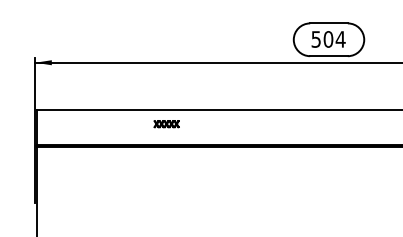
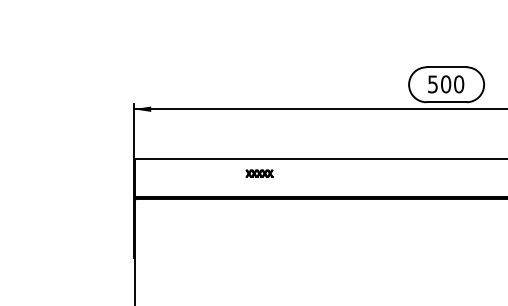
text: (340, 39) -> (458, 84), 504 -> 500
part: (166, 123) -> (259, 173), moved

